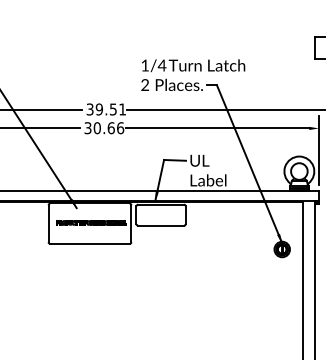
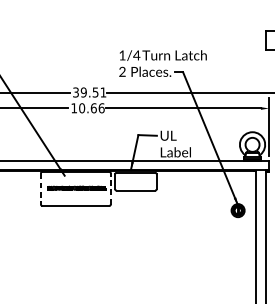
text: (87, 128) -> (73, 108), 30.66 -> 10.66
line: (131, 223) -> (110, 188), solid -> dashed
line: (48, 224) -> (40, 189), solid -> dashed

